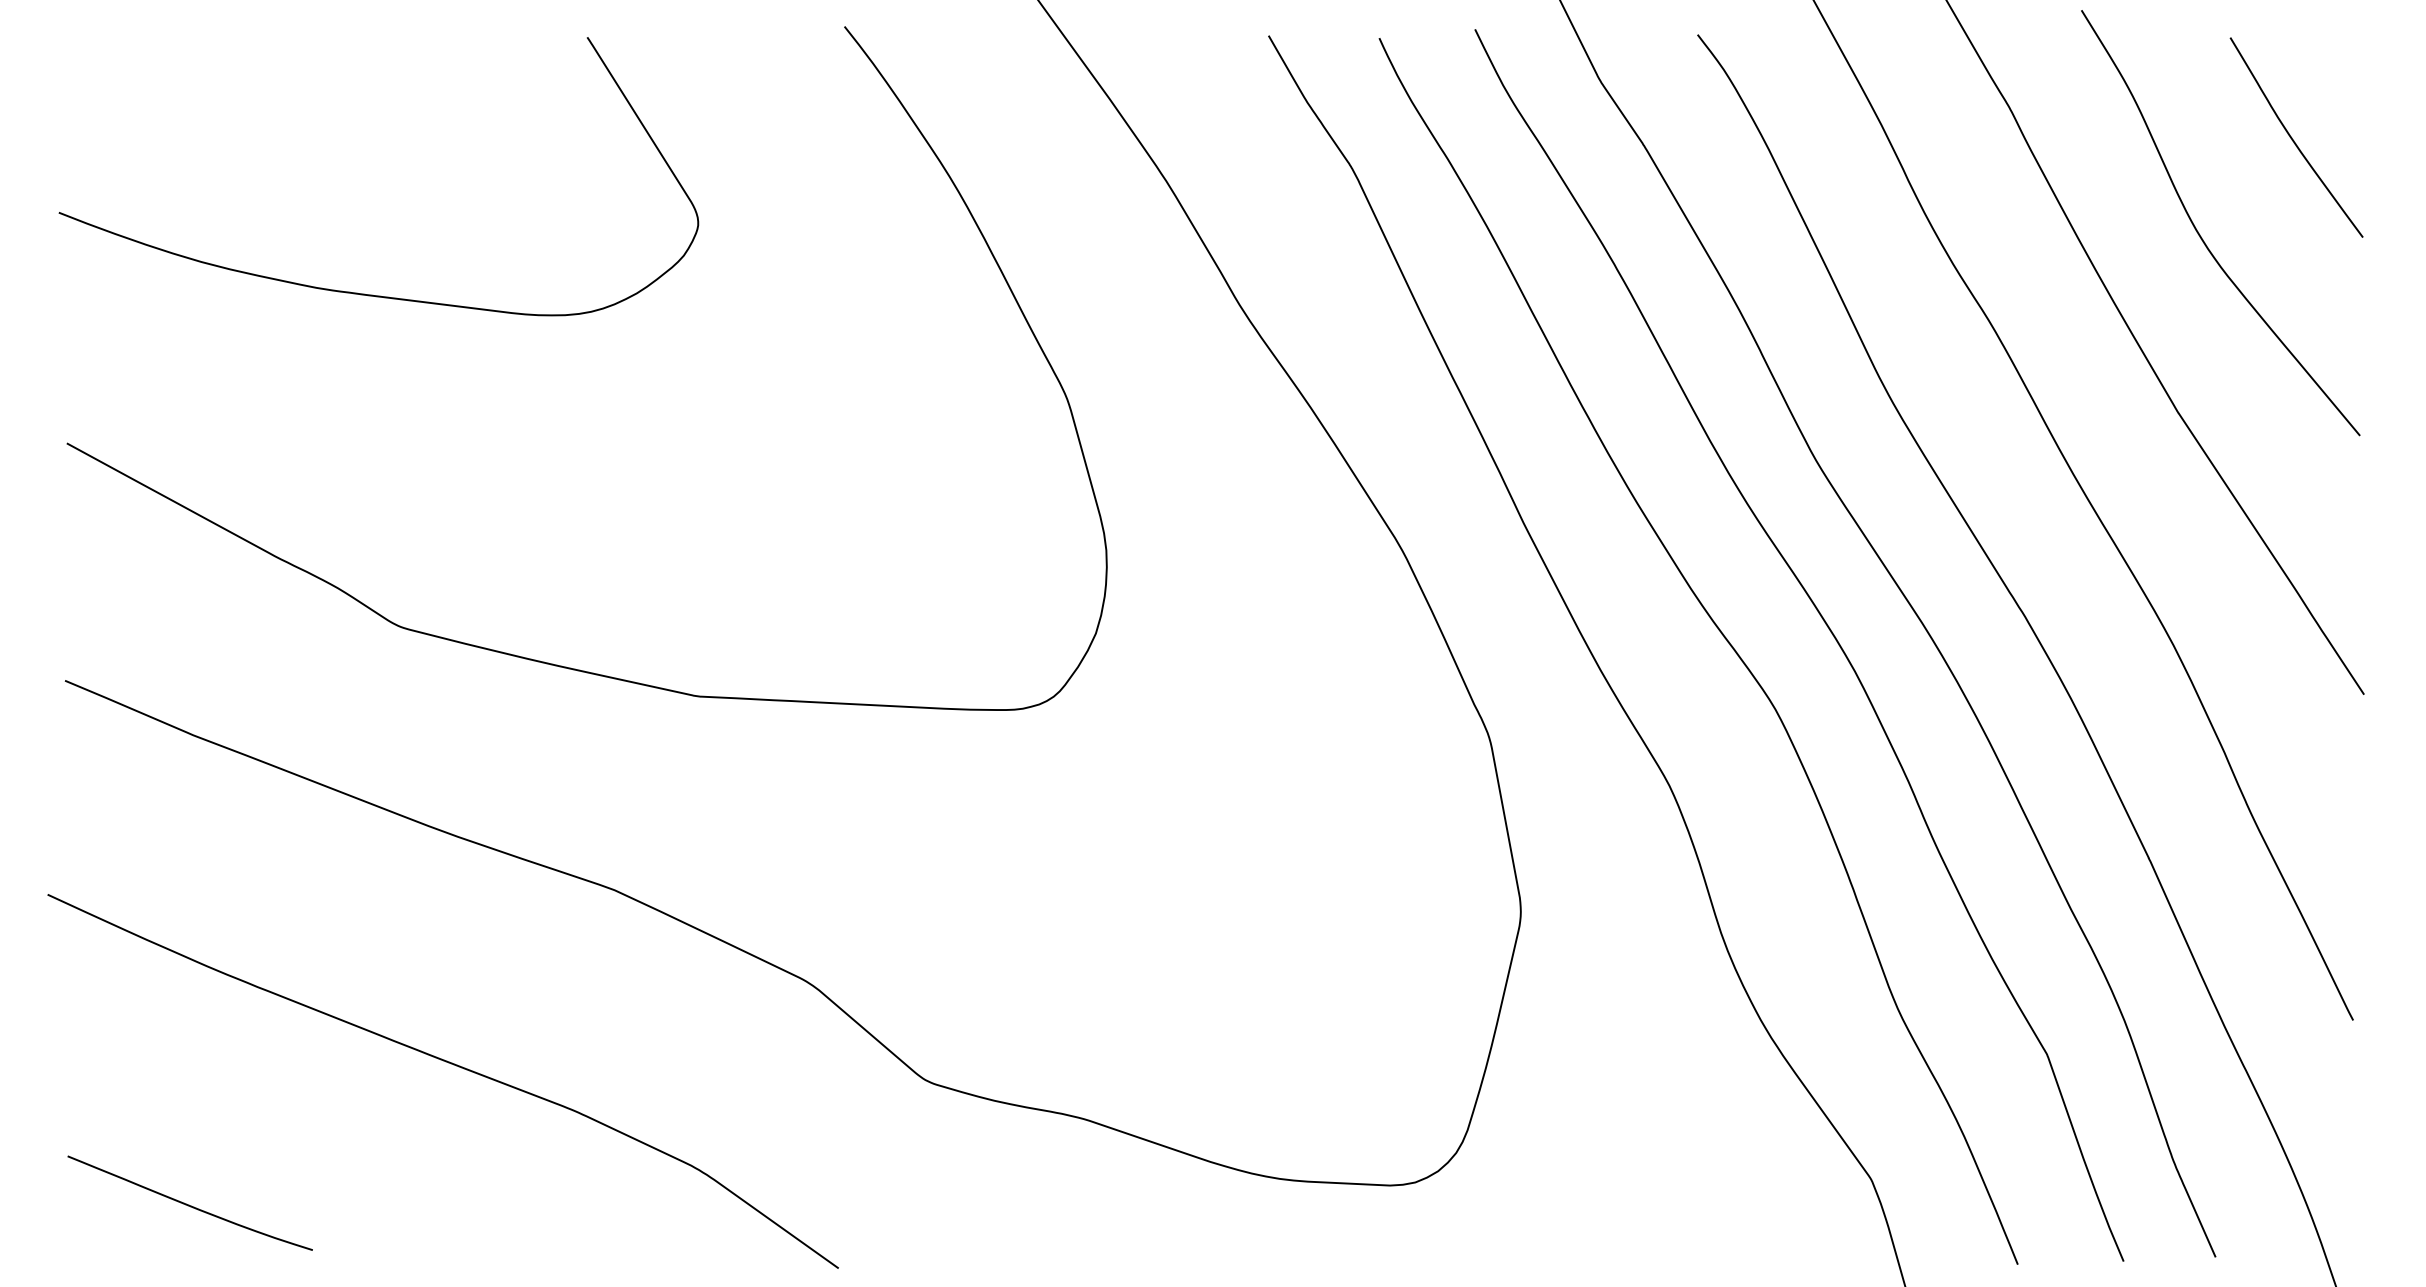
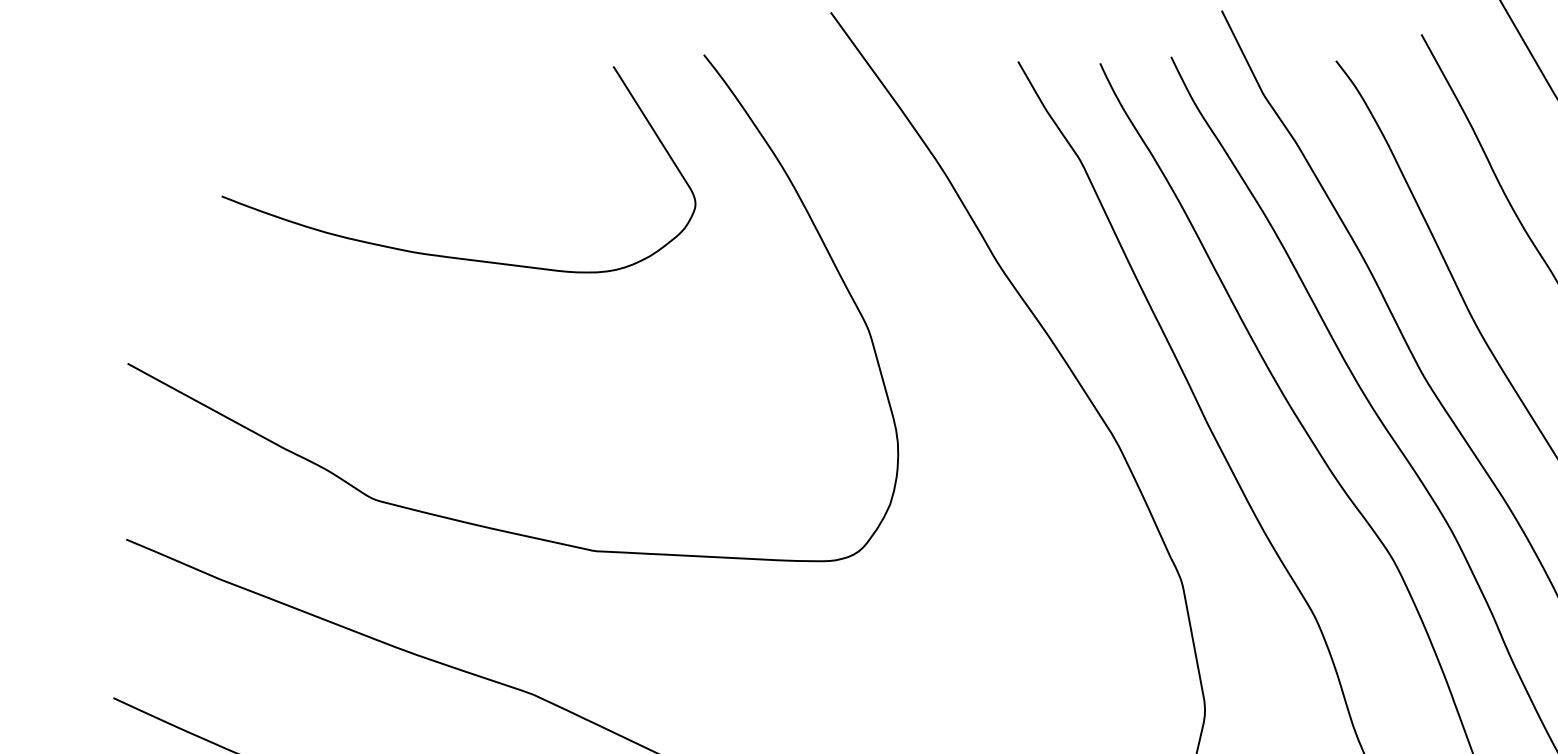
curve: (364, 293) -> (448, 256), moved

